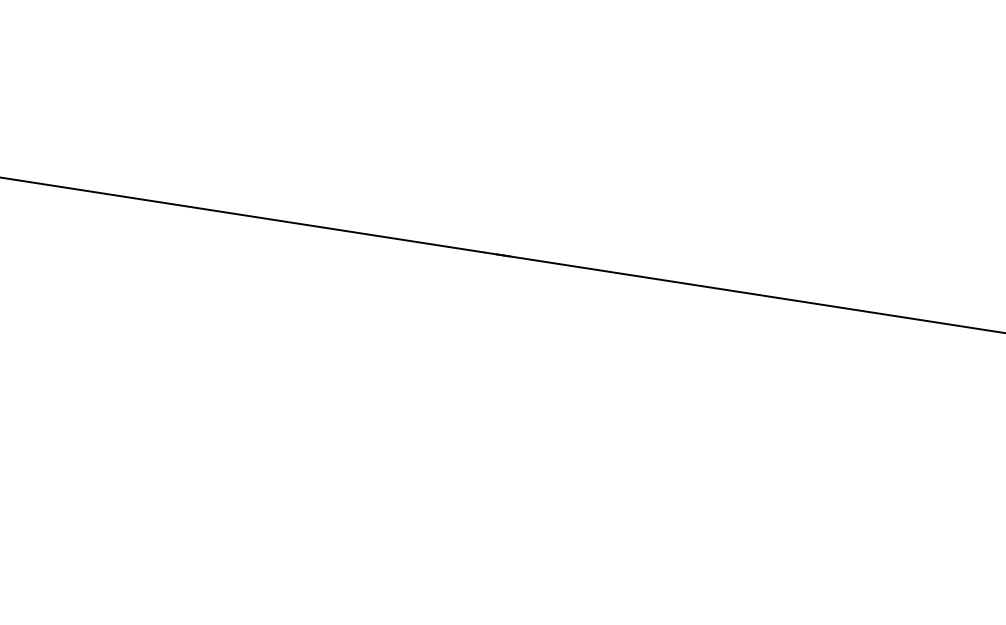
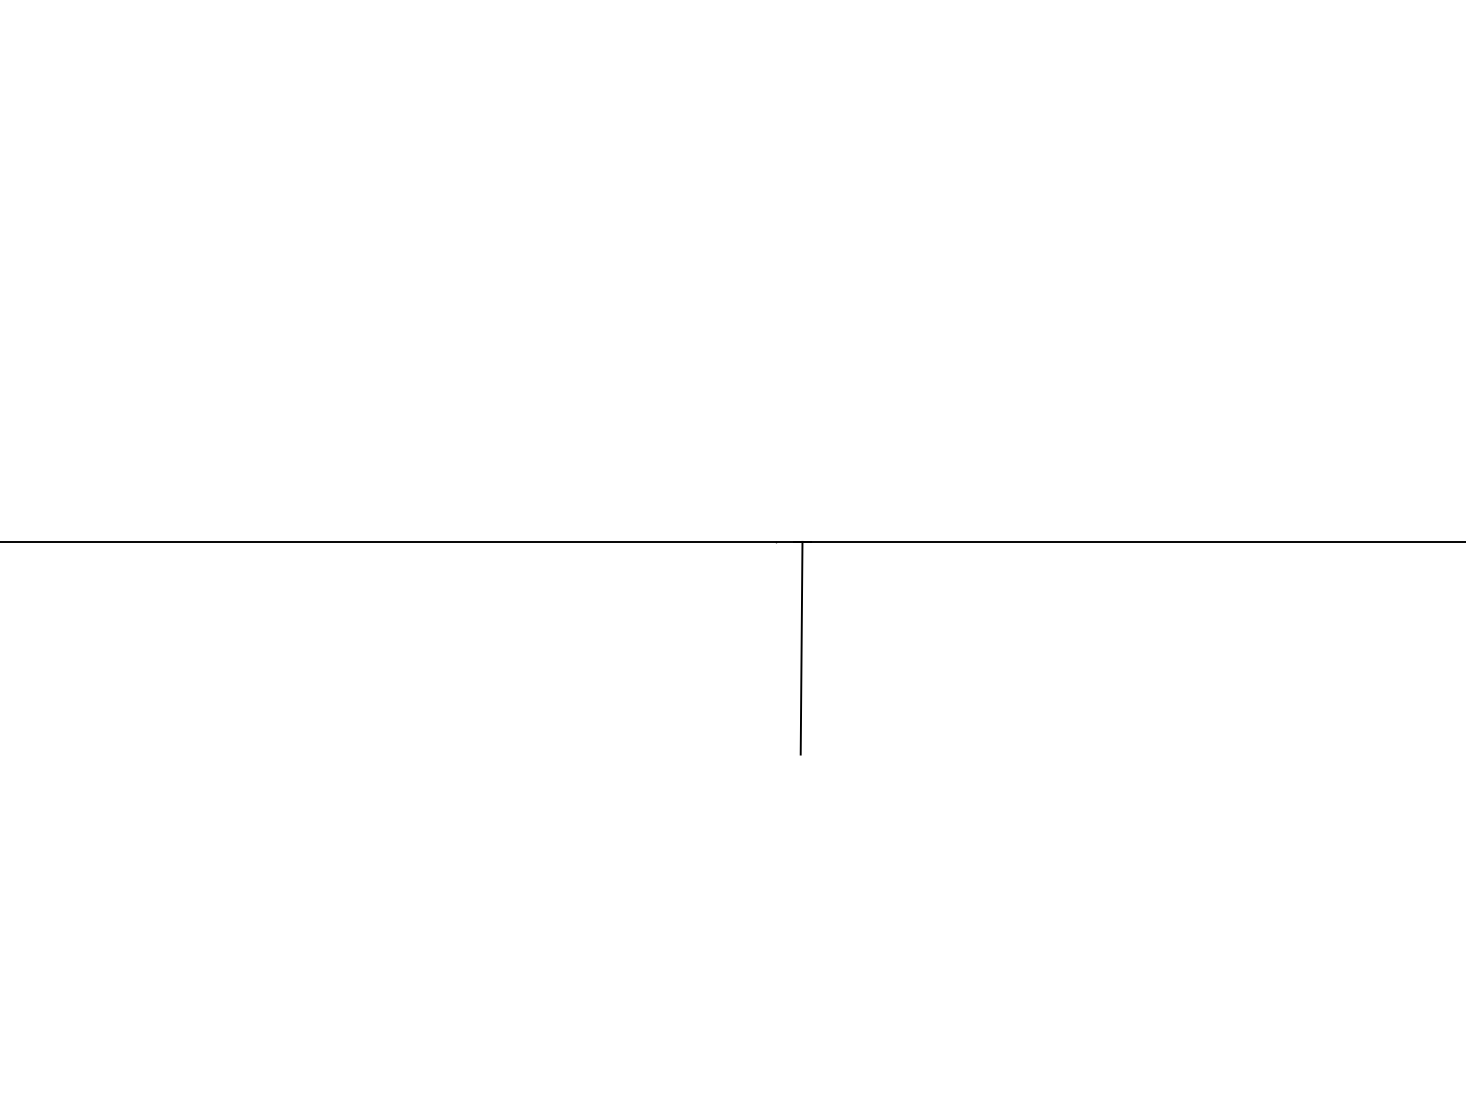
line: (490, 334) -> (801, 647), added

